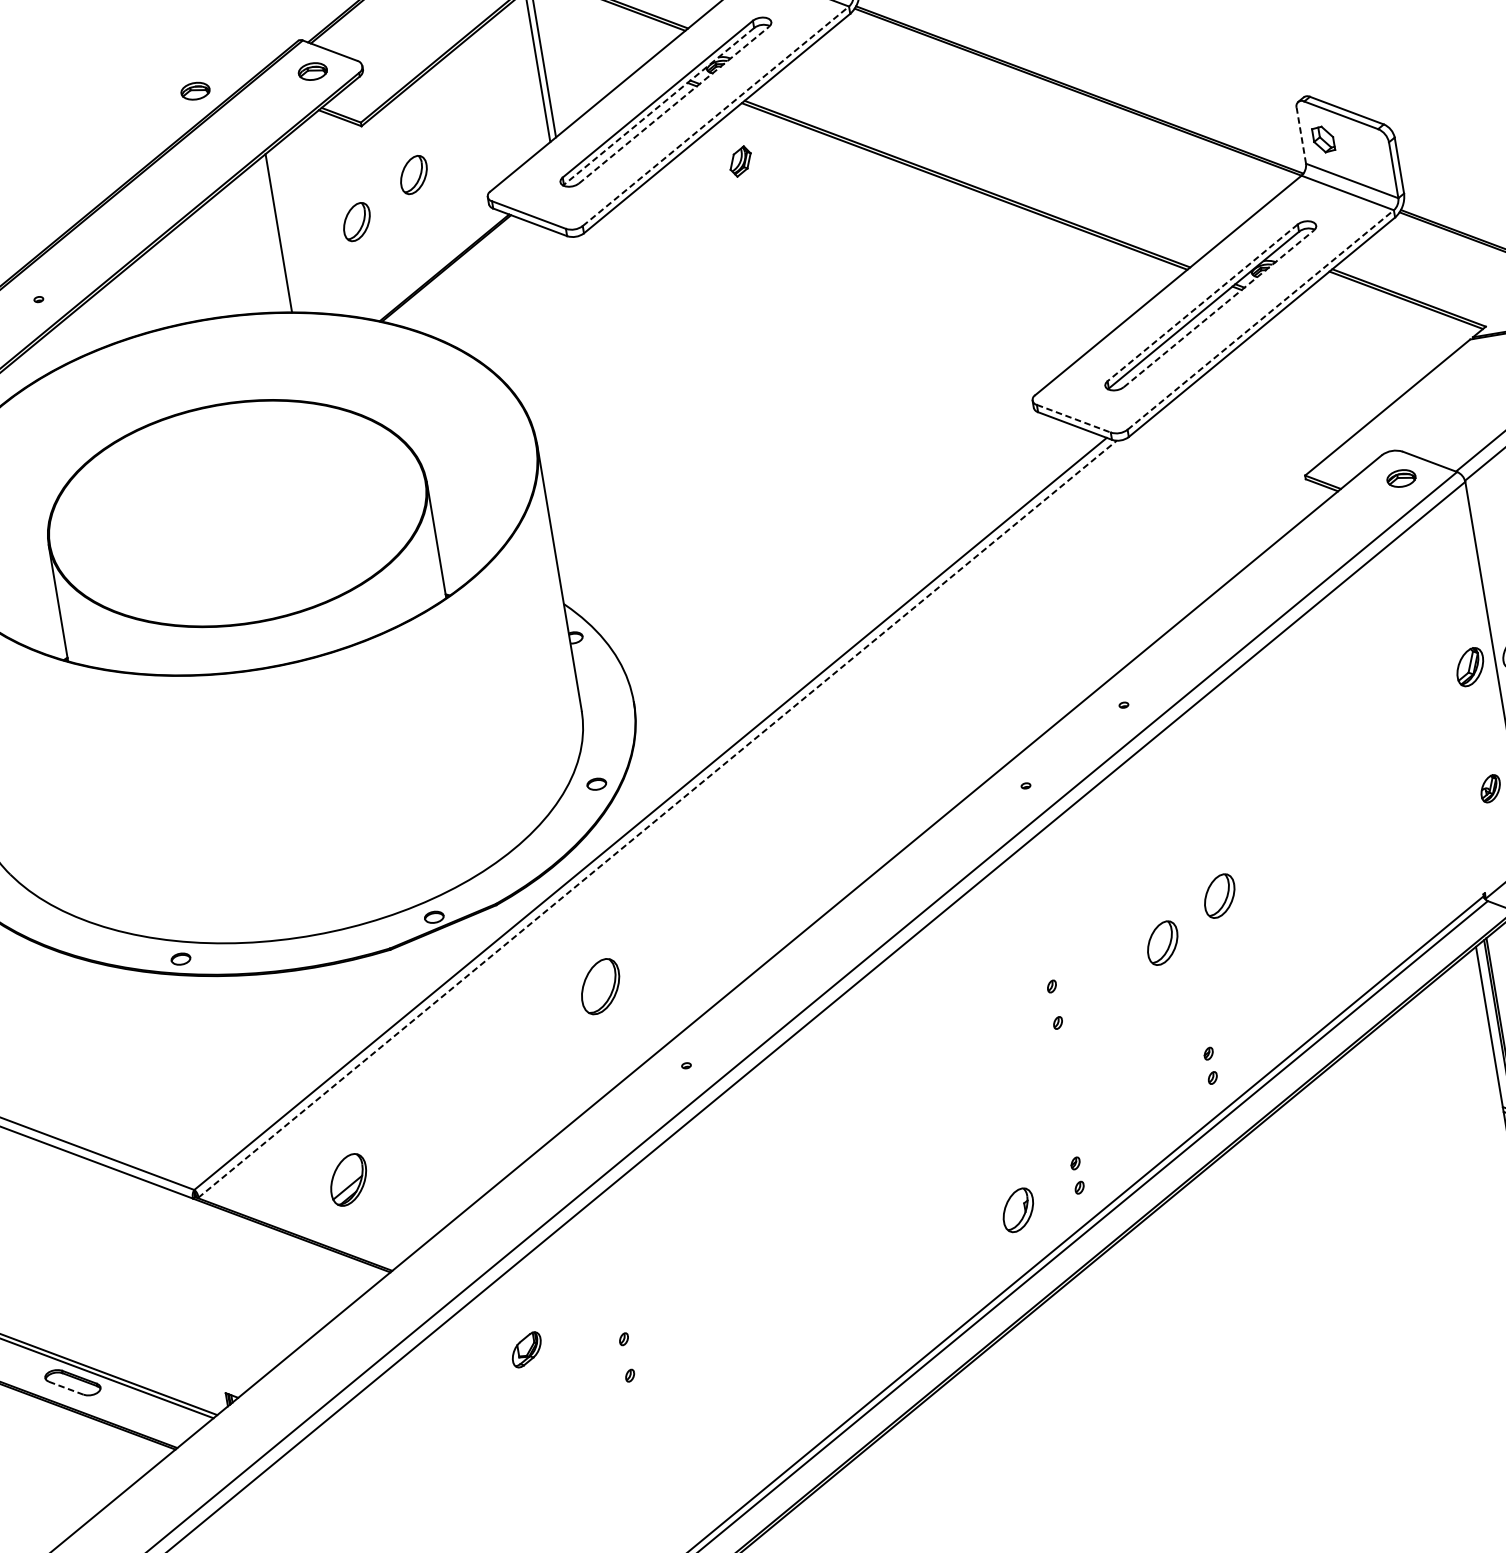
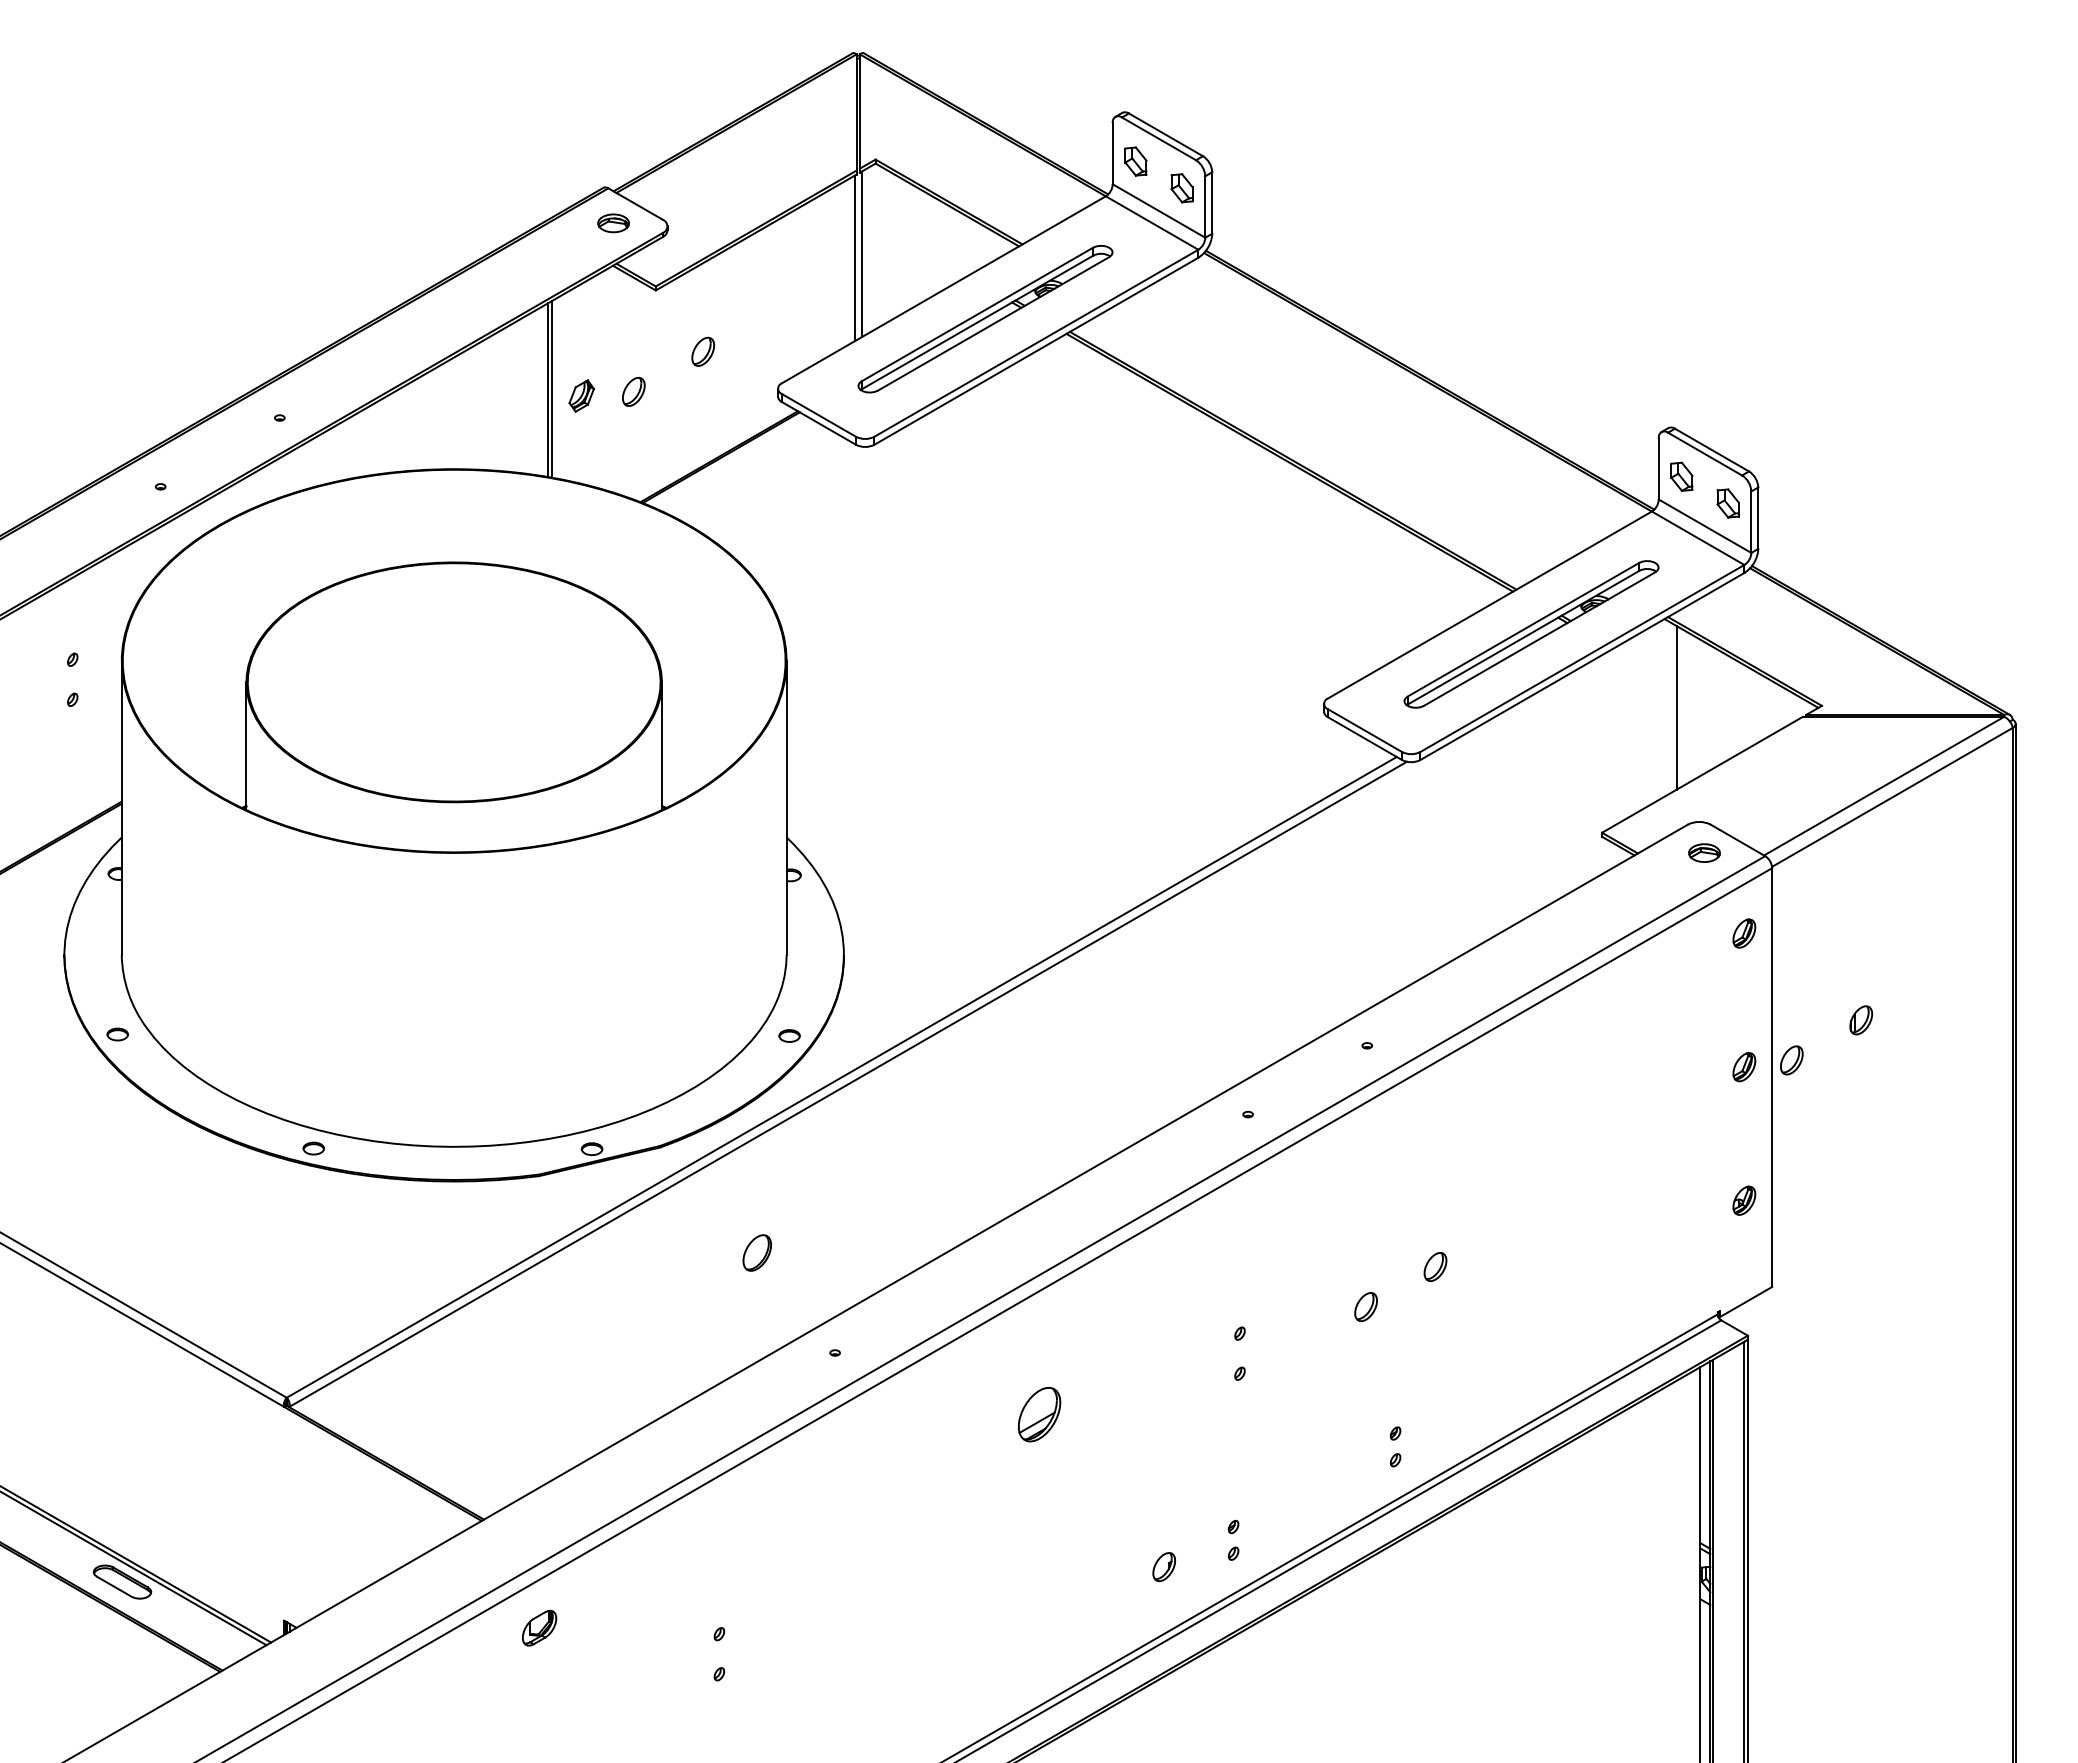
part: (195, 91) -> (484, 223), removed
line: (673, 104) -> (993, 323), dashed -> solid
line: (659, 106) -> (977, 322), dashed -> solid
line: (716, 116) -> (1036, 343), dashed -> solid
line: (1301, 135) -> (1658, 468), dashed -> solid
part: (1369, 156) -> (1727, 503), added
part: (740, 161) -> (581, 395), moved
part: (414, 174) -> (703, 351), size x0.71
part: (356, 221) -> (633, 391), size x0.71
line: (281, 232) -> (551, 389), added
line: (1202, 302) -> (1523, 629), dashed -> solid
line: (1218, 309) -> (1539, 639), dashed -> solid
line: (1260, 320) -> (1582, 658), dashed -> solid
line: (1353, 350) -> (1676, 707), added
line: (1073, 418) -> (1364, 730), dashed -> solid
part: (1450, 545) -> (1744, 933), added
part: (1470, 667) -> (1744, 1067), size x0.71
line: (657, 819) -> (848, 1084), dashed -> solid
part: (1219, 895) -> (1435, 1266), size x0.62
part: (1162, 942) -> (1365, 1306), size x0.62
part: (599, 986) -> (756, 1252), size x0.62
part: (348, 1179) -> (1039, 1414), moved
part: (1018, 1210) -> (1164, 1567), size x0.62
part: (526, 1349) -> (539, 1627), moved
line: (66, 1388) -> (114, 1587), dashed -> solid

